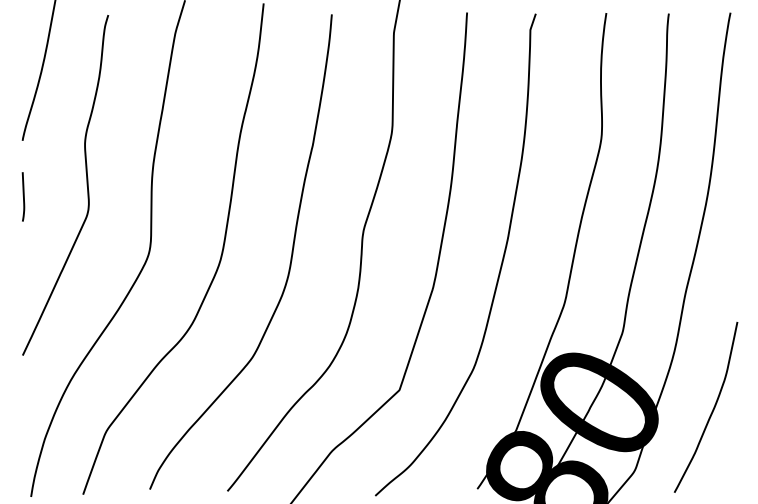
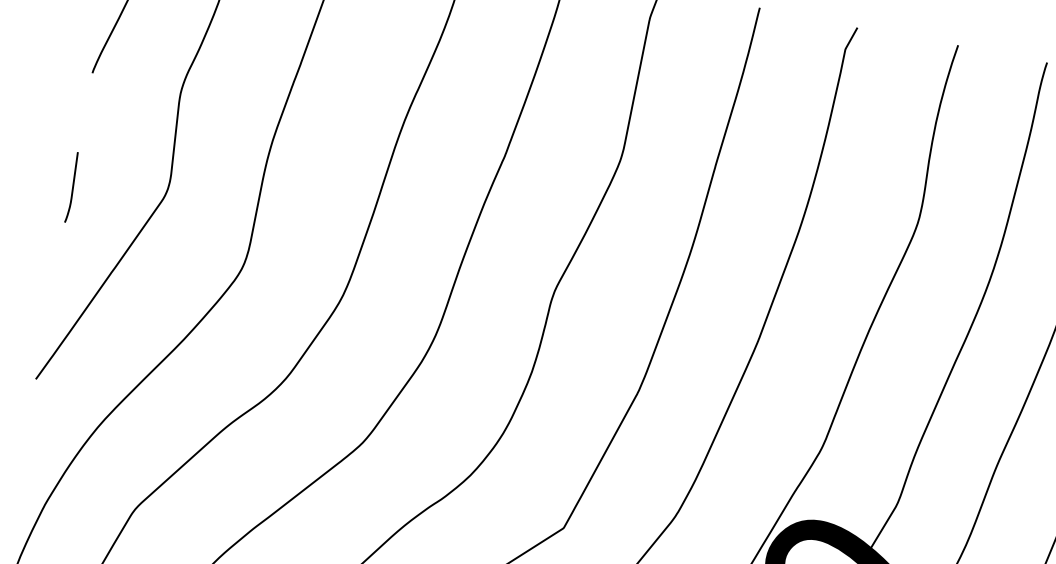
curve: (23, 196) -> (72, 186), moved

